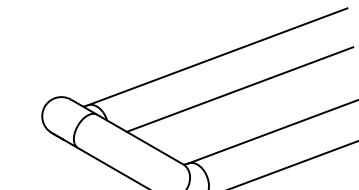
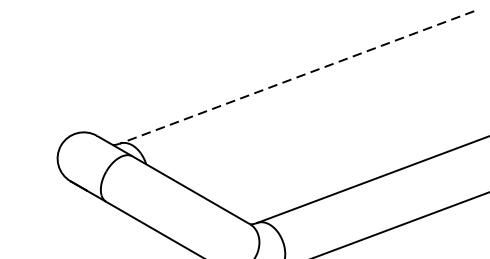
line: (217, 56) -> (296, 76), solid -> dashed
line: (239, 89) -> (326, 121), removed

